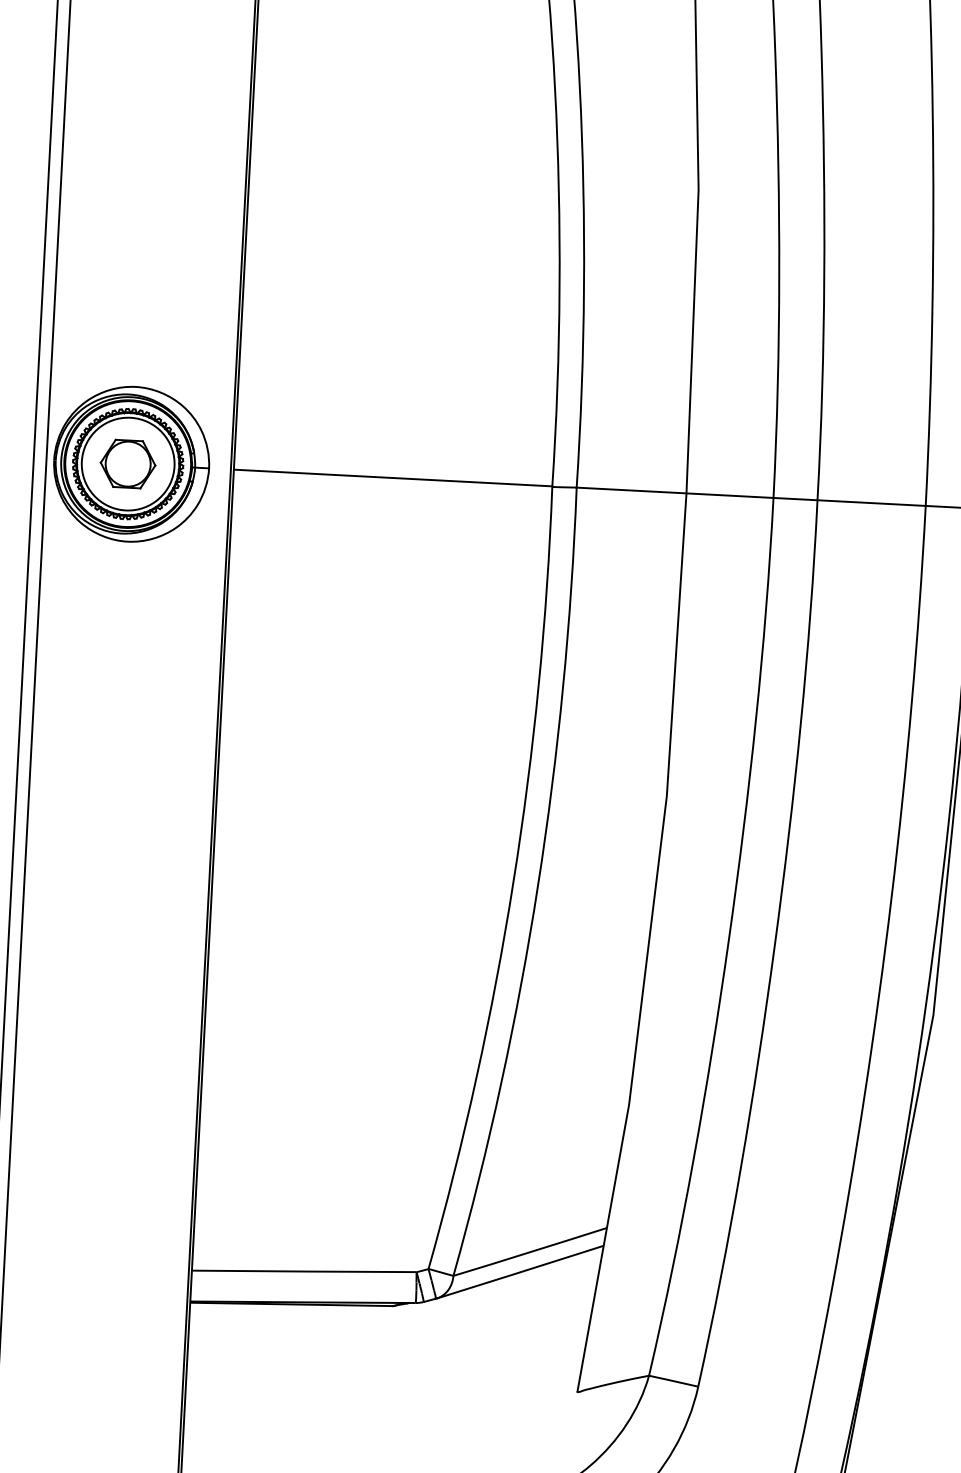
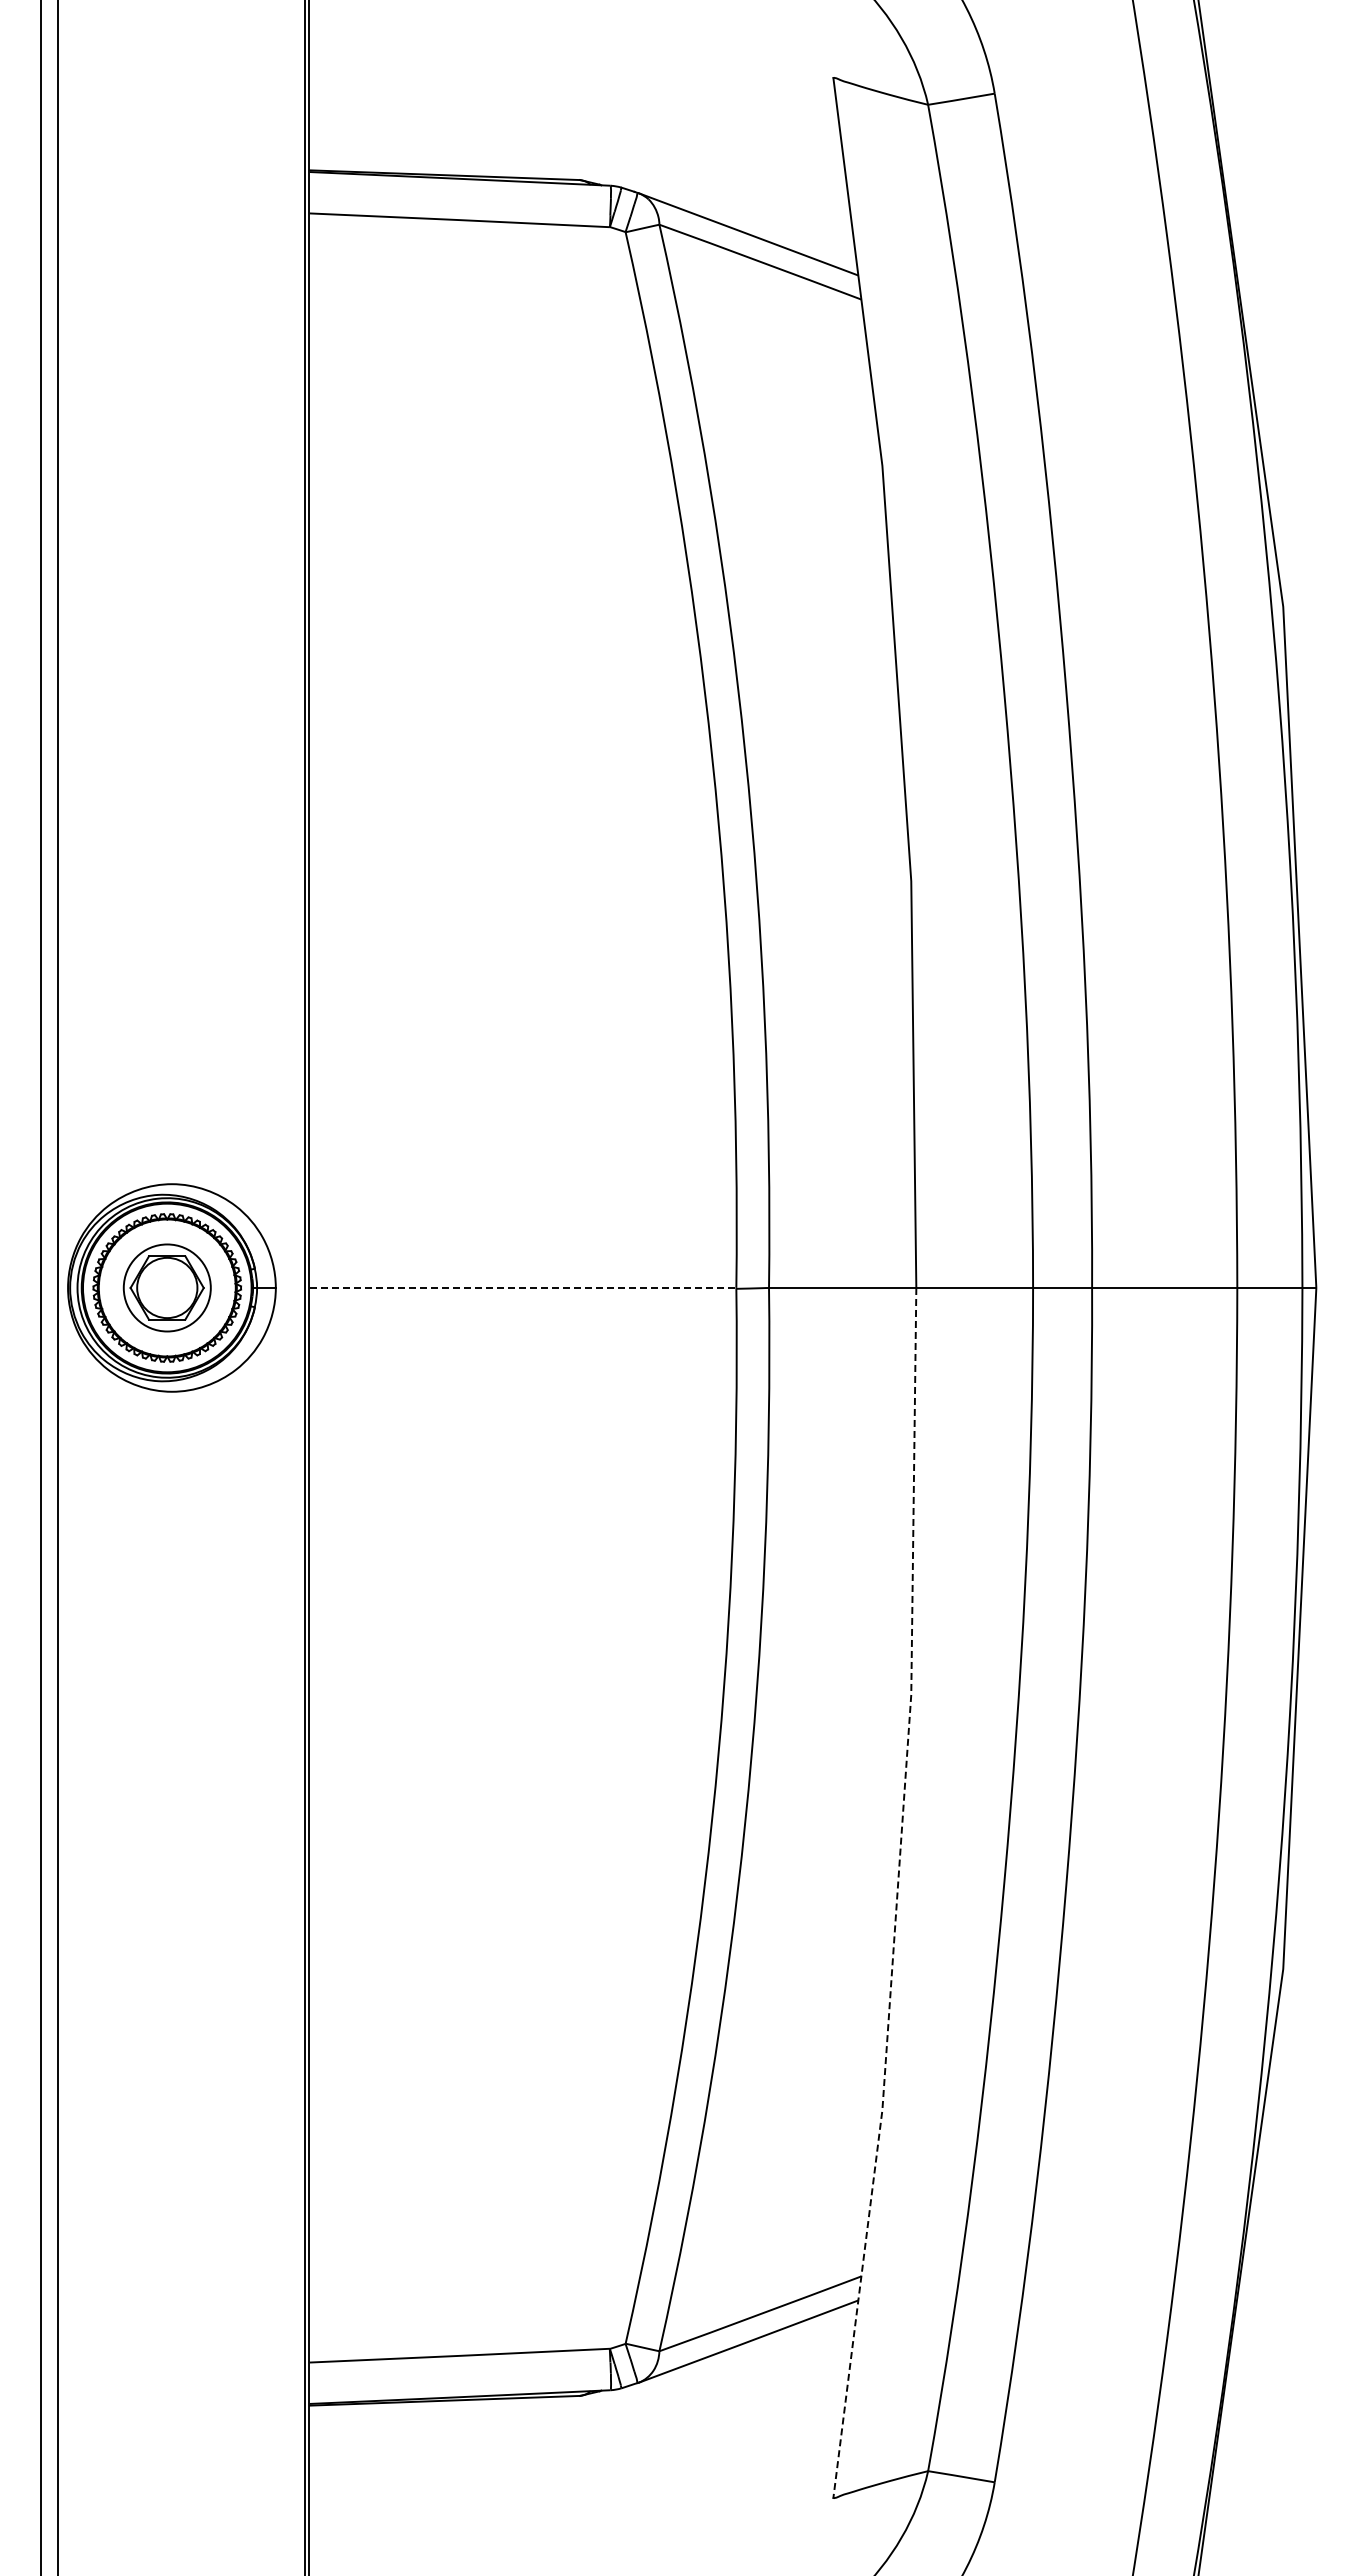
circle: (128, 463) -> (167, 1287), size x0.7
line: (393, 477) -> (523, 1287), solid -> dashed
line: (648, 944) -> (897, 1894), solid -> dashed

